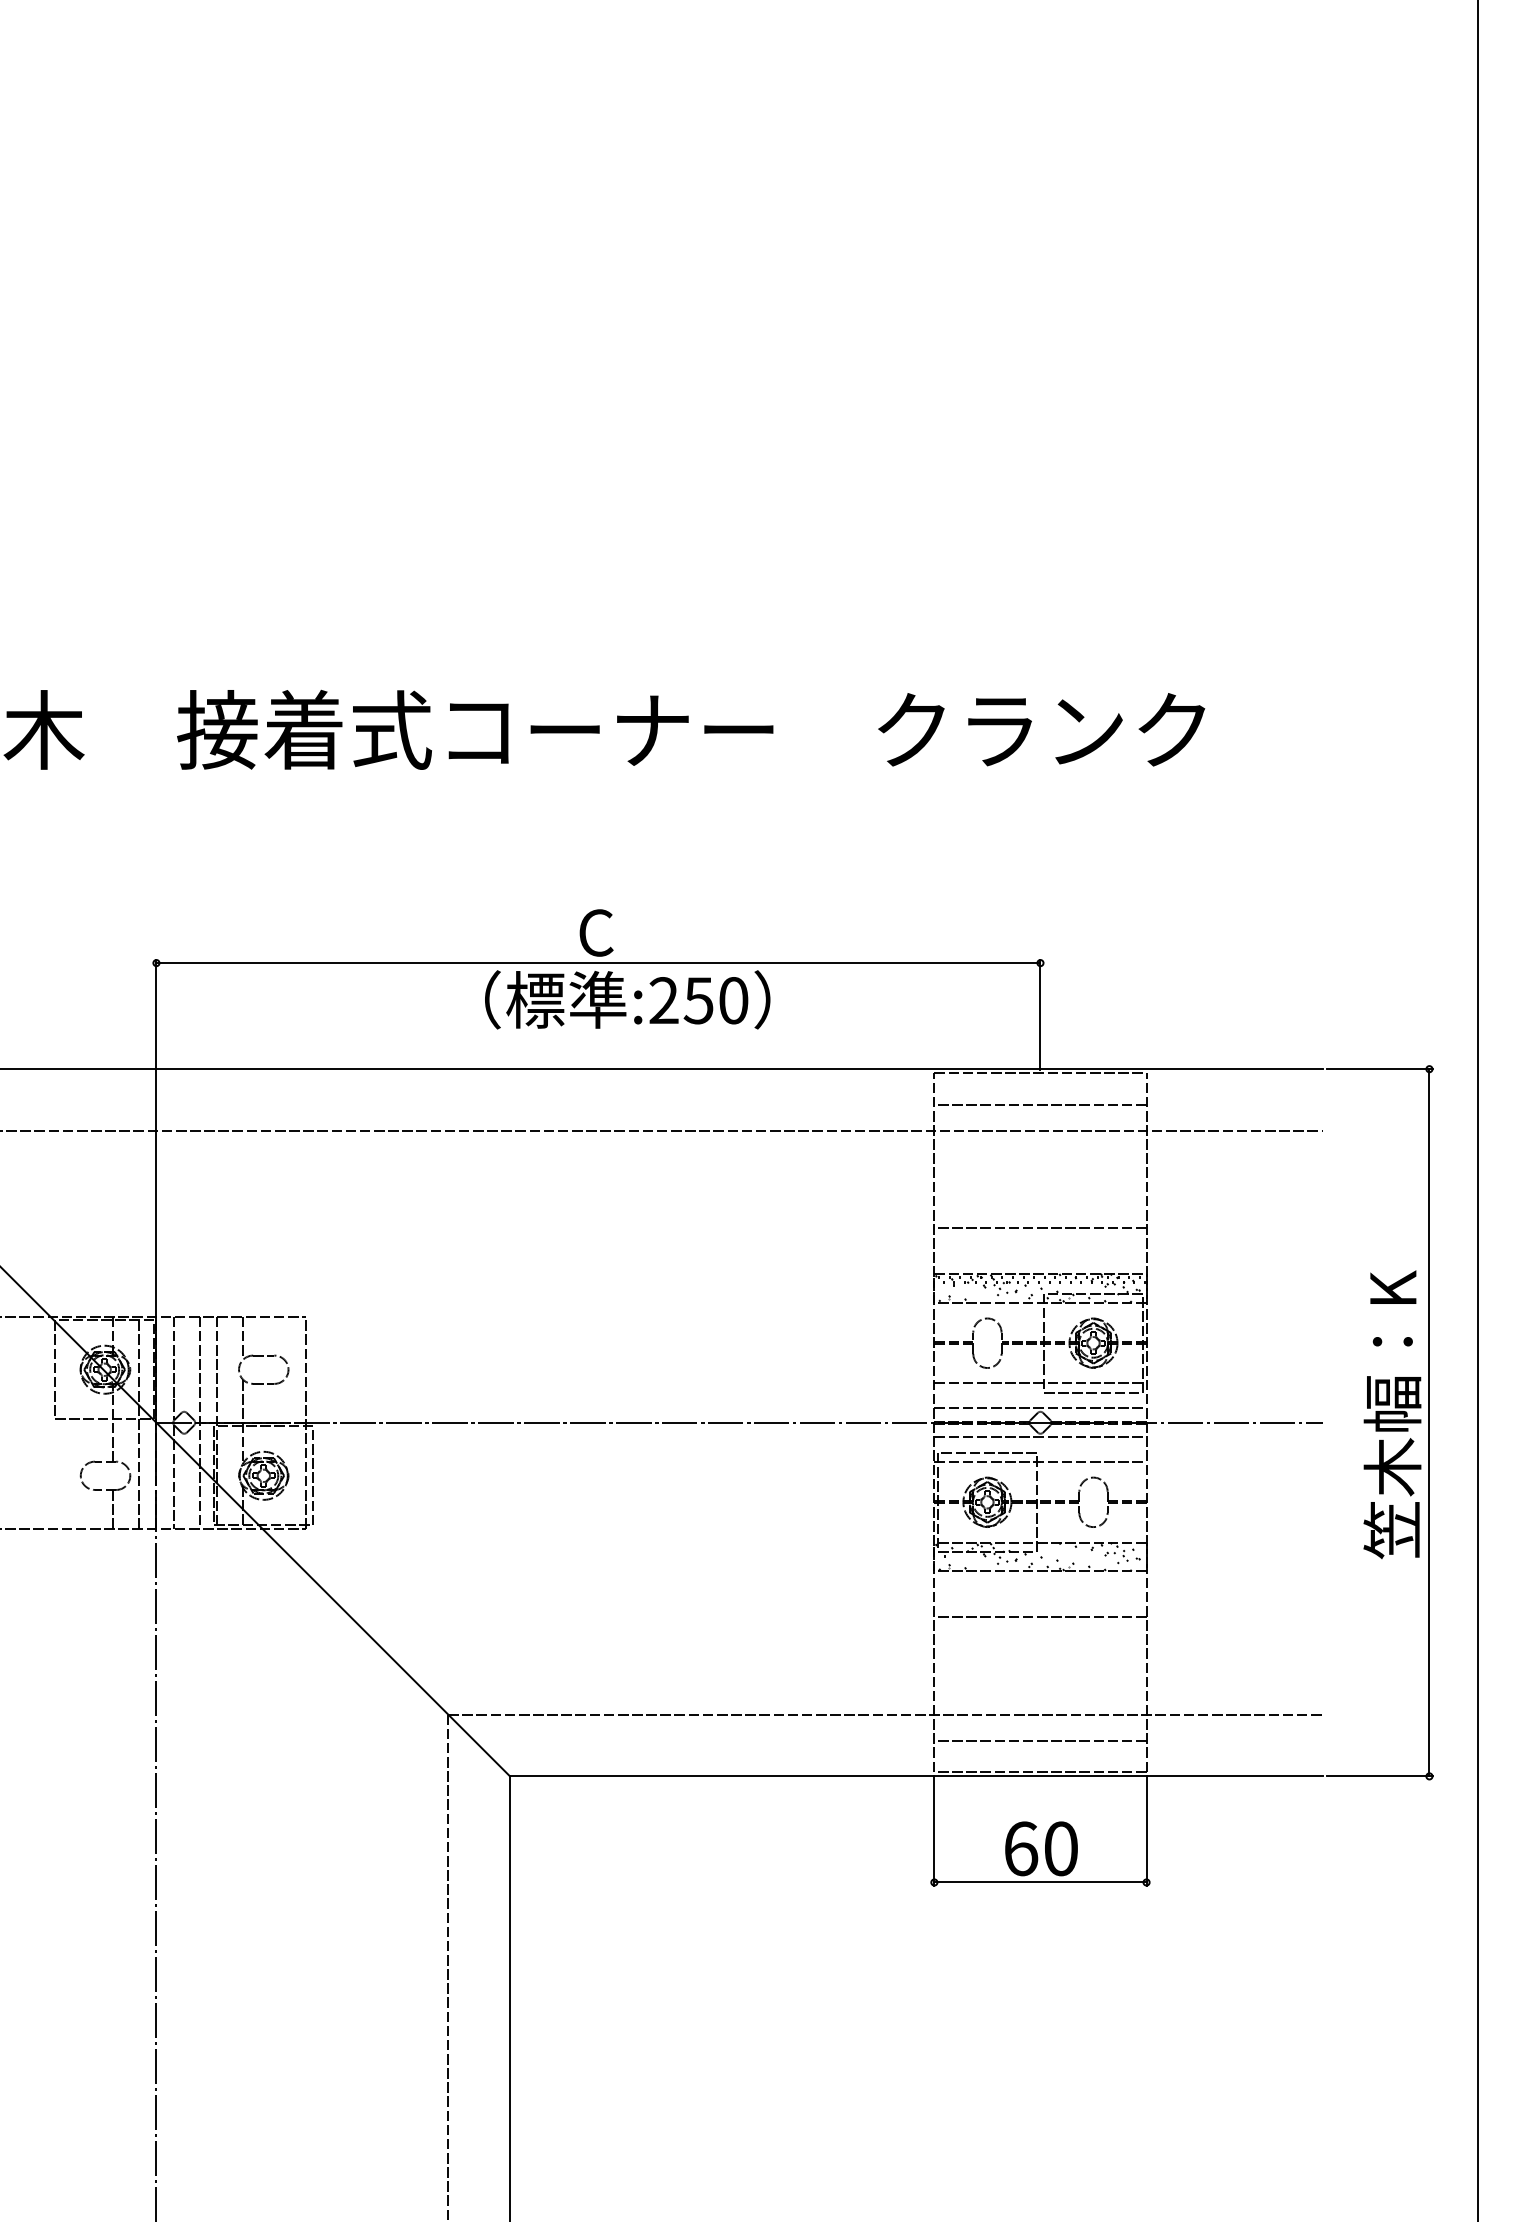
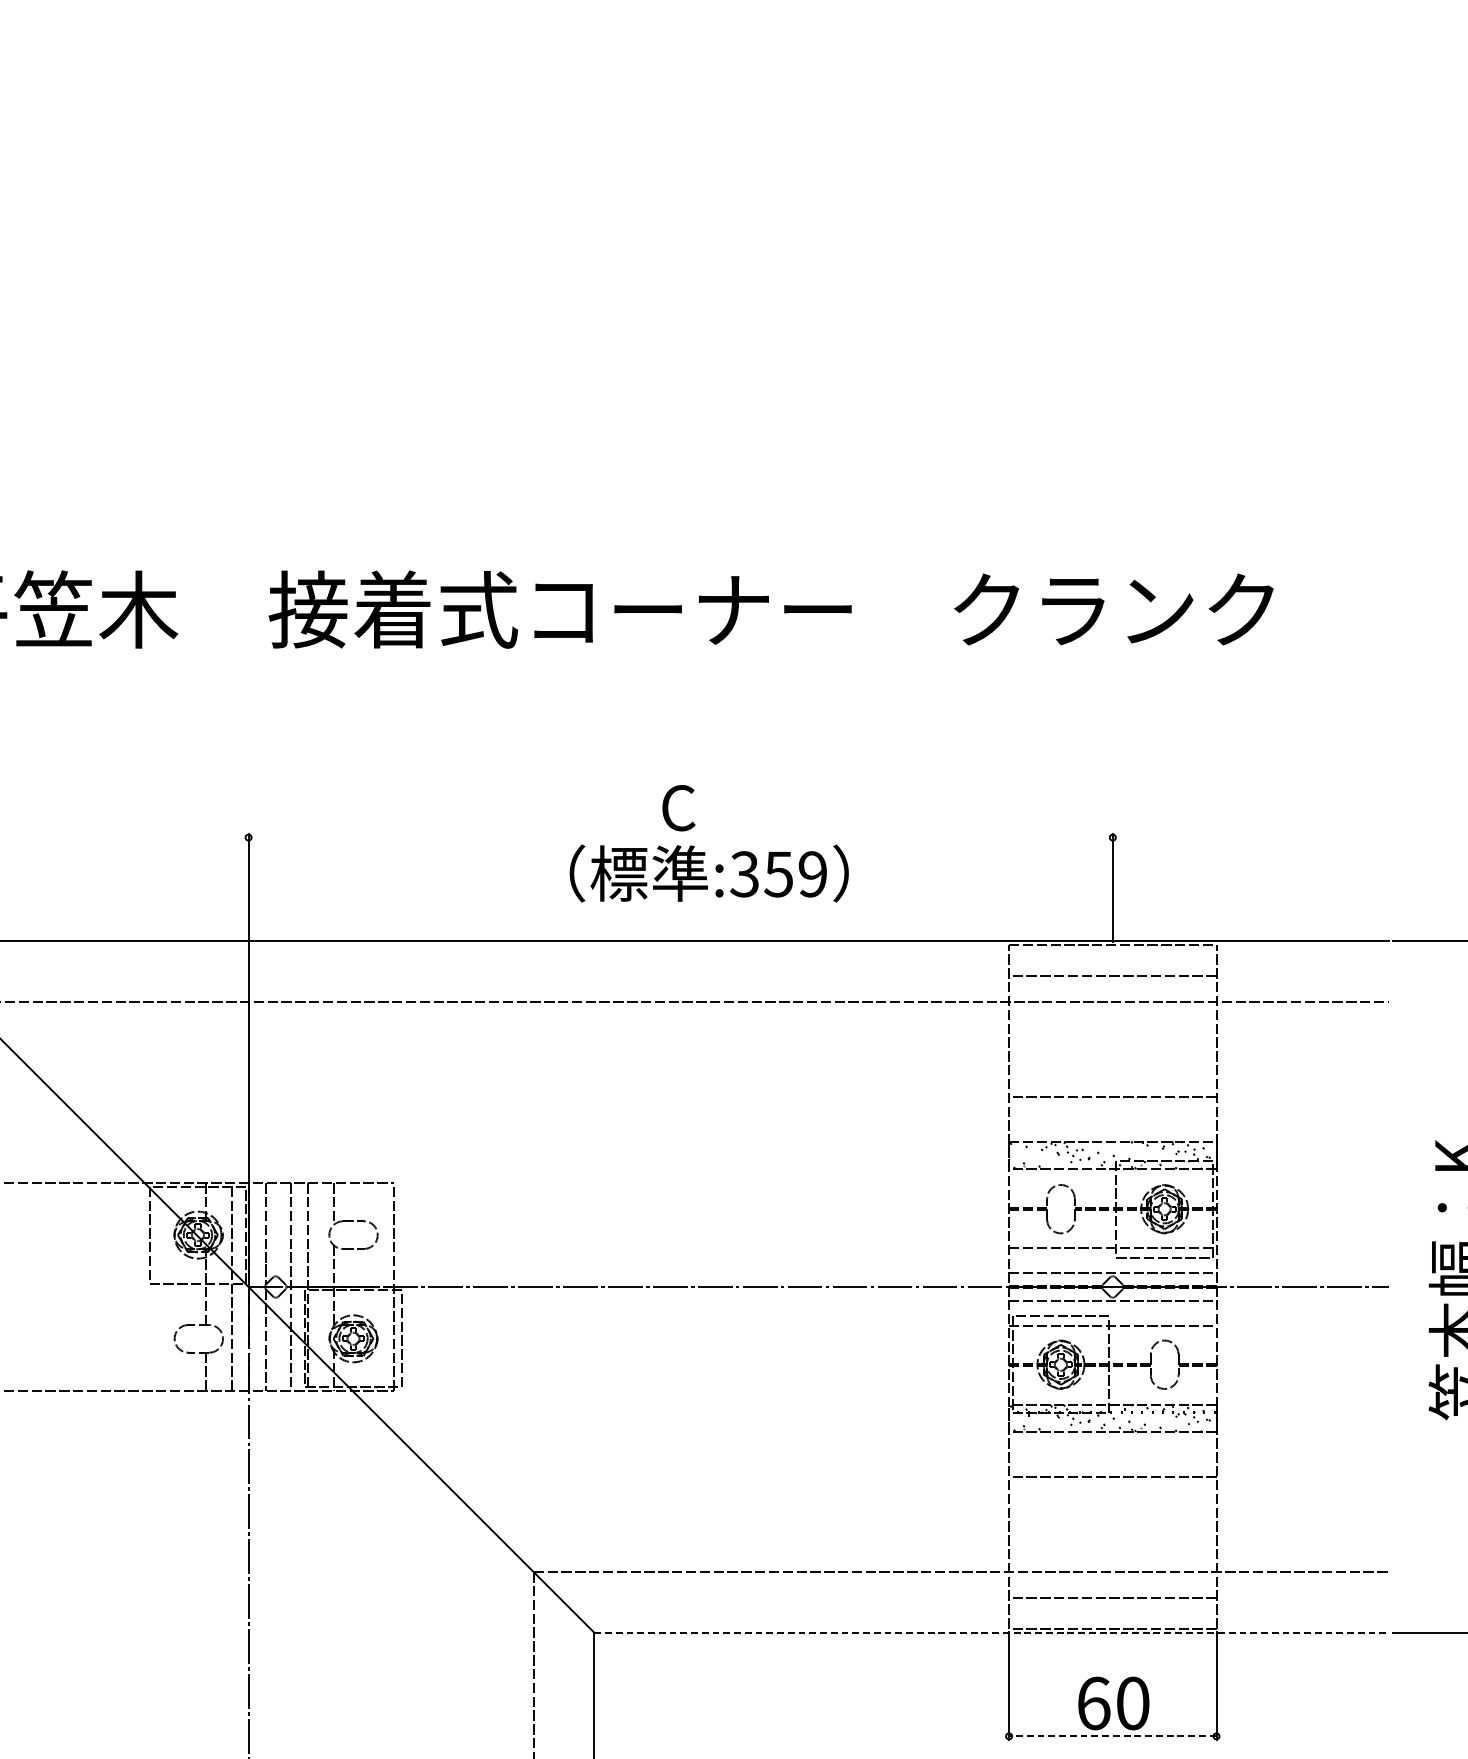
line: (598, 963) -> (680, 837), removed
text: (698, 1000) -> (778, 874), :250 -> :359
line: (916, 1776) -> (991, 1632), solid -> dashed
line: (1039, 1882) -> (1111, 1736), solid -> dashed

